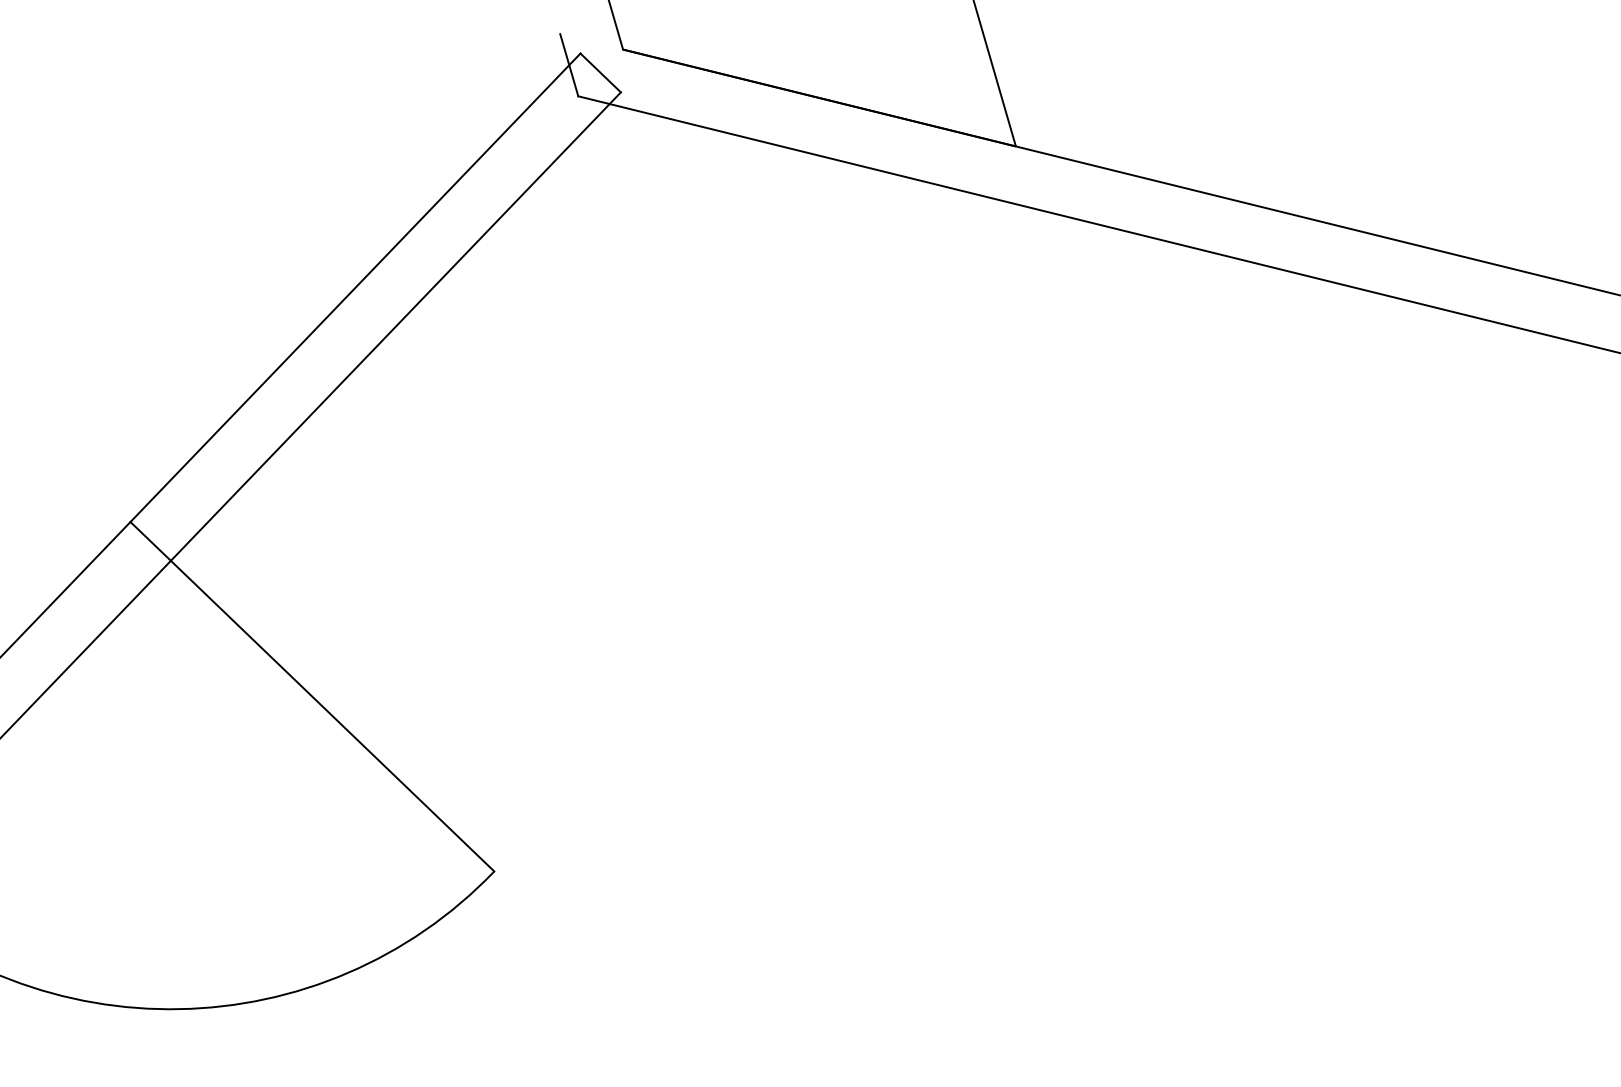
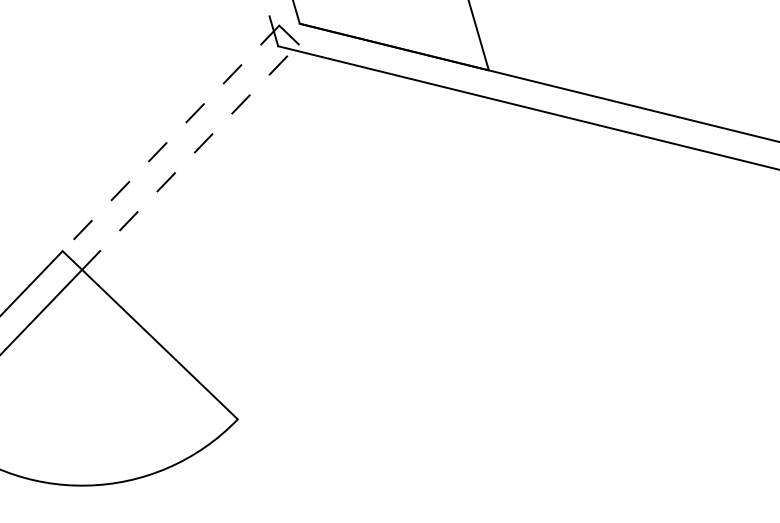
line: (354, 287) -> (170, 138), solid -> dashed
line: (396, 325) -> (190, 156), solid -> dashed

